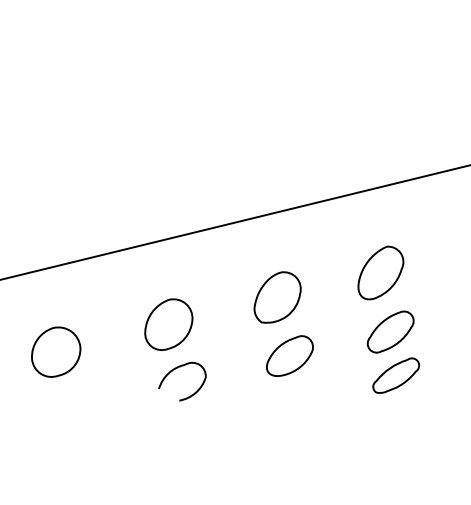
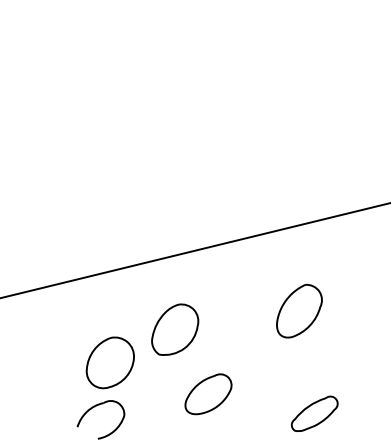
part: (277, 297) -> (175, 329), moved
part: (168, 324) -> (110, 362), moved
part: (390, 331) -> (309, 369), removed

